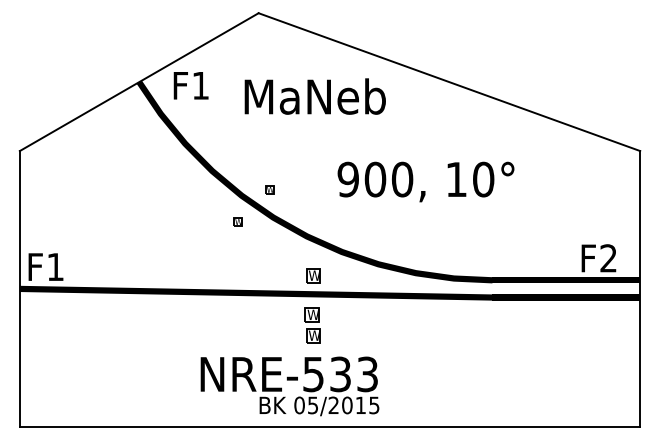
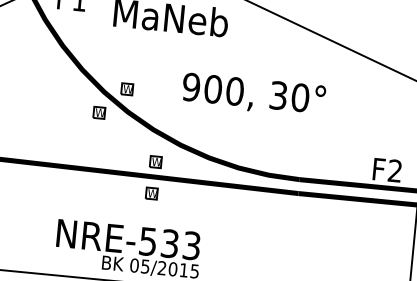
text: (456, 179) -> (278, 95), 10° -> 30°
part: (269, 189) -> (127, 89), size x1.67
part: (237, 221) -> (98, 112), size x1.67
part: (313, 335) -> (151, 210), removed

